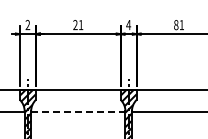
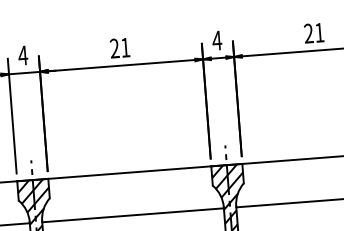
text: (27, 24) -> (22, 54), 2 -> 4
text: (176, 25) -> (309, 34), 81 -> 21
line: (78, 111) -> (133, 214), dashed -> solid

